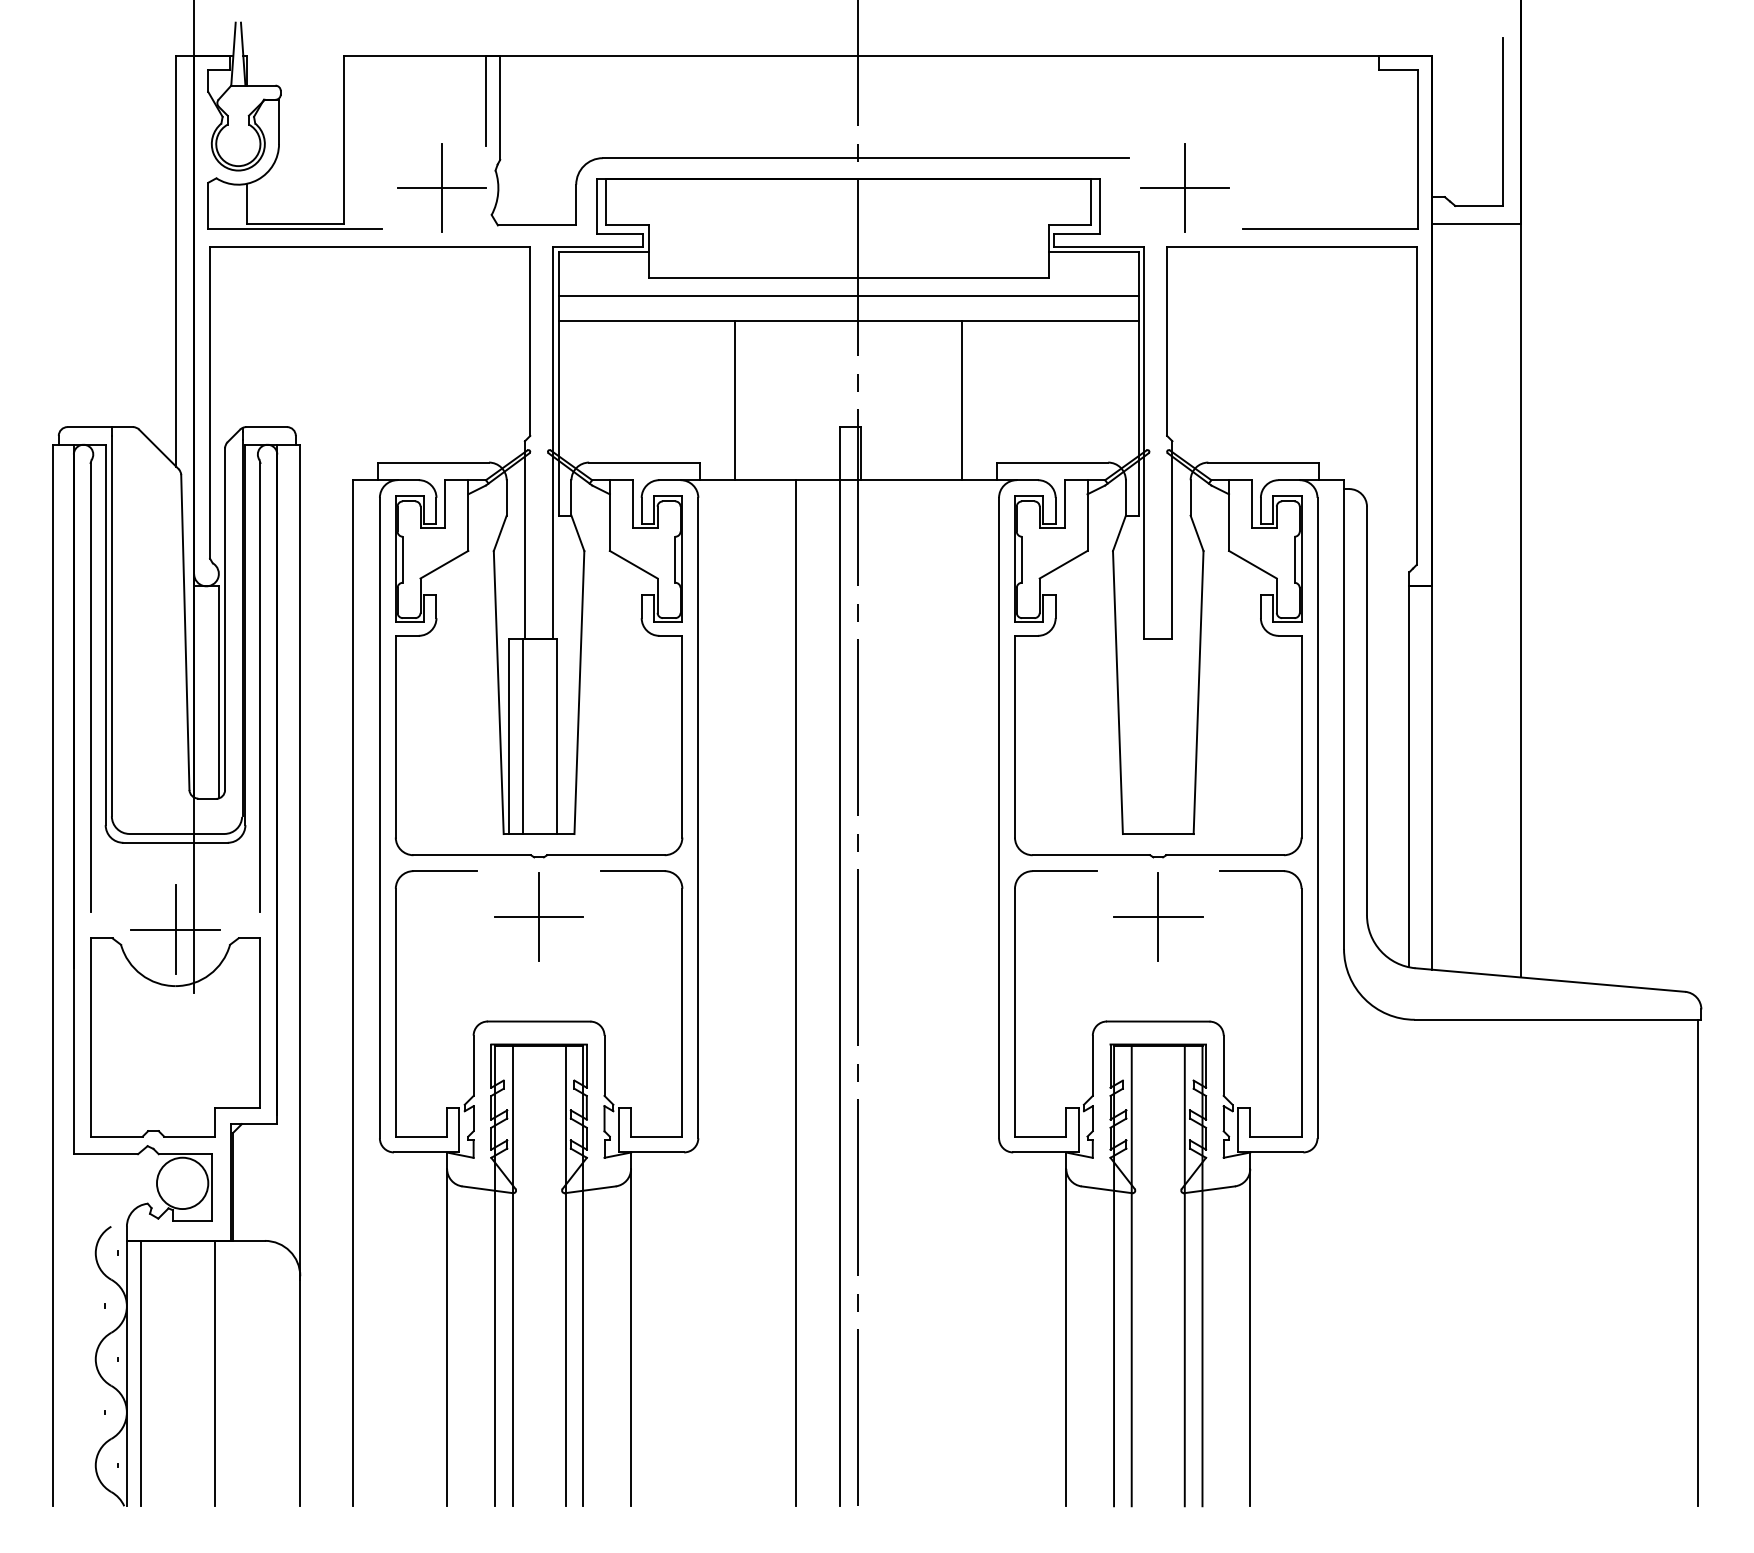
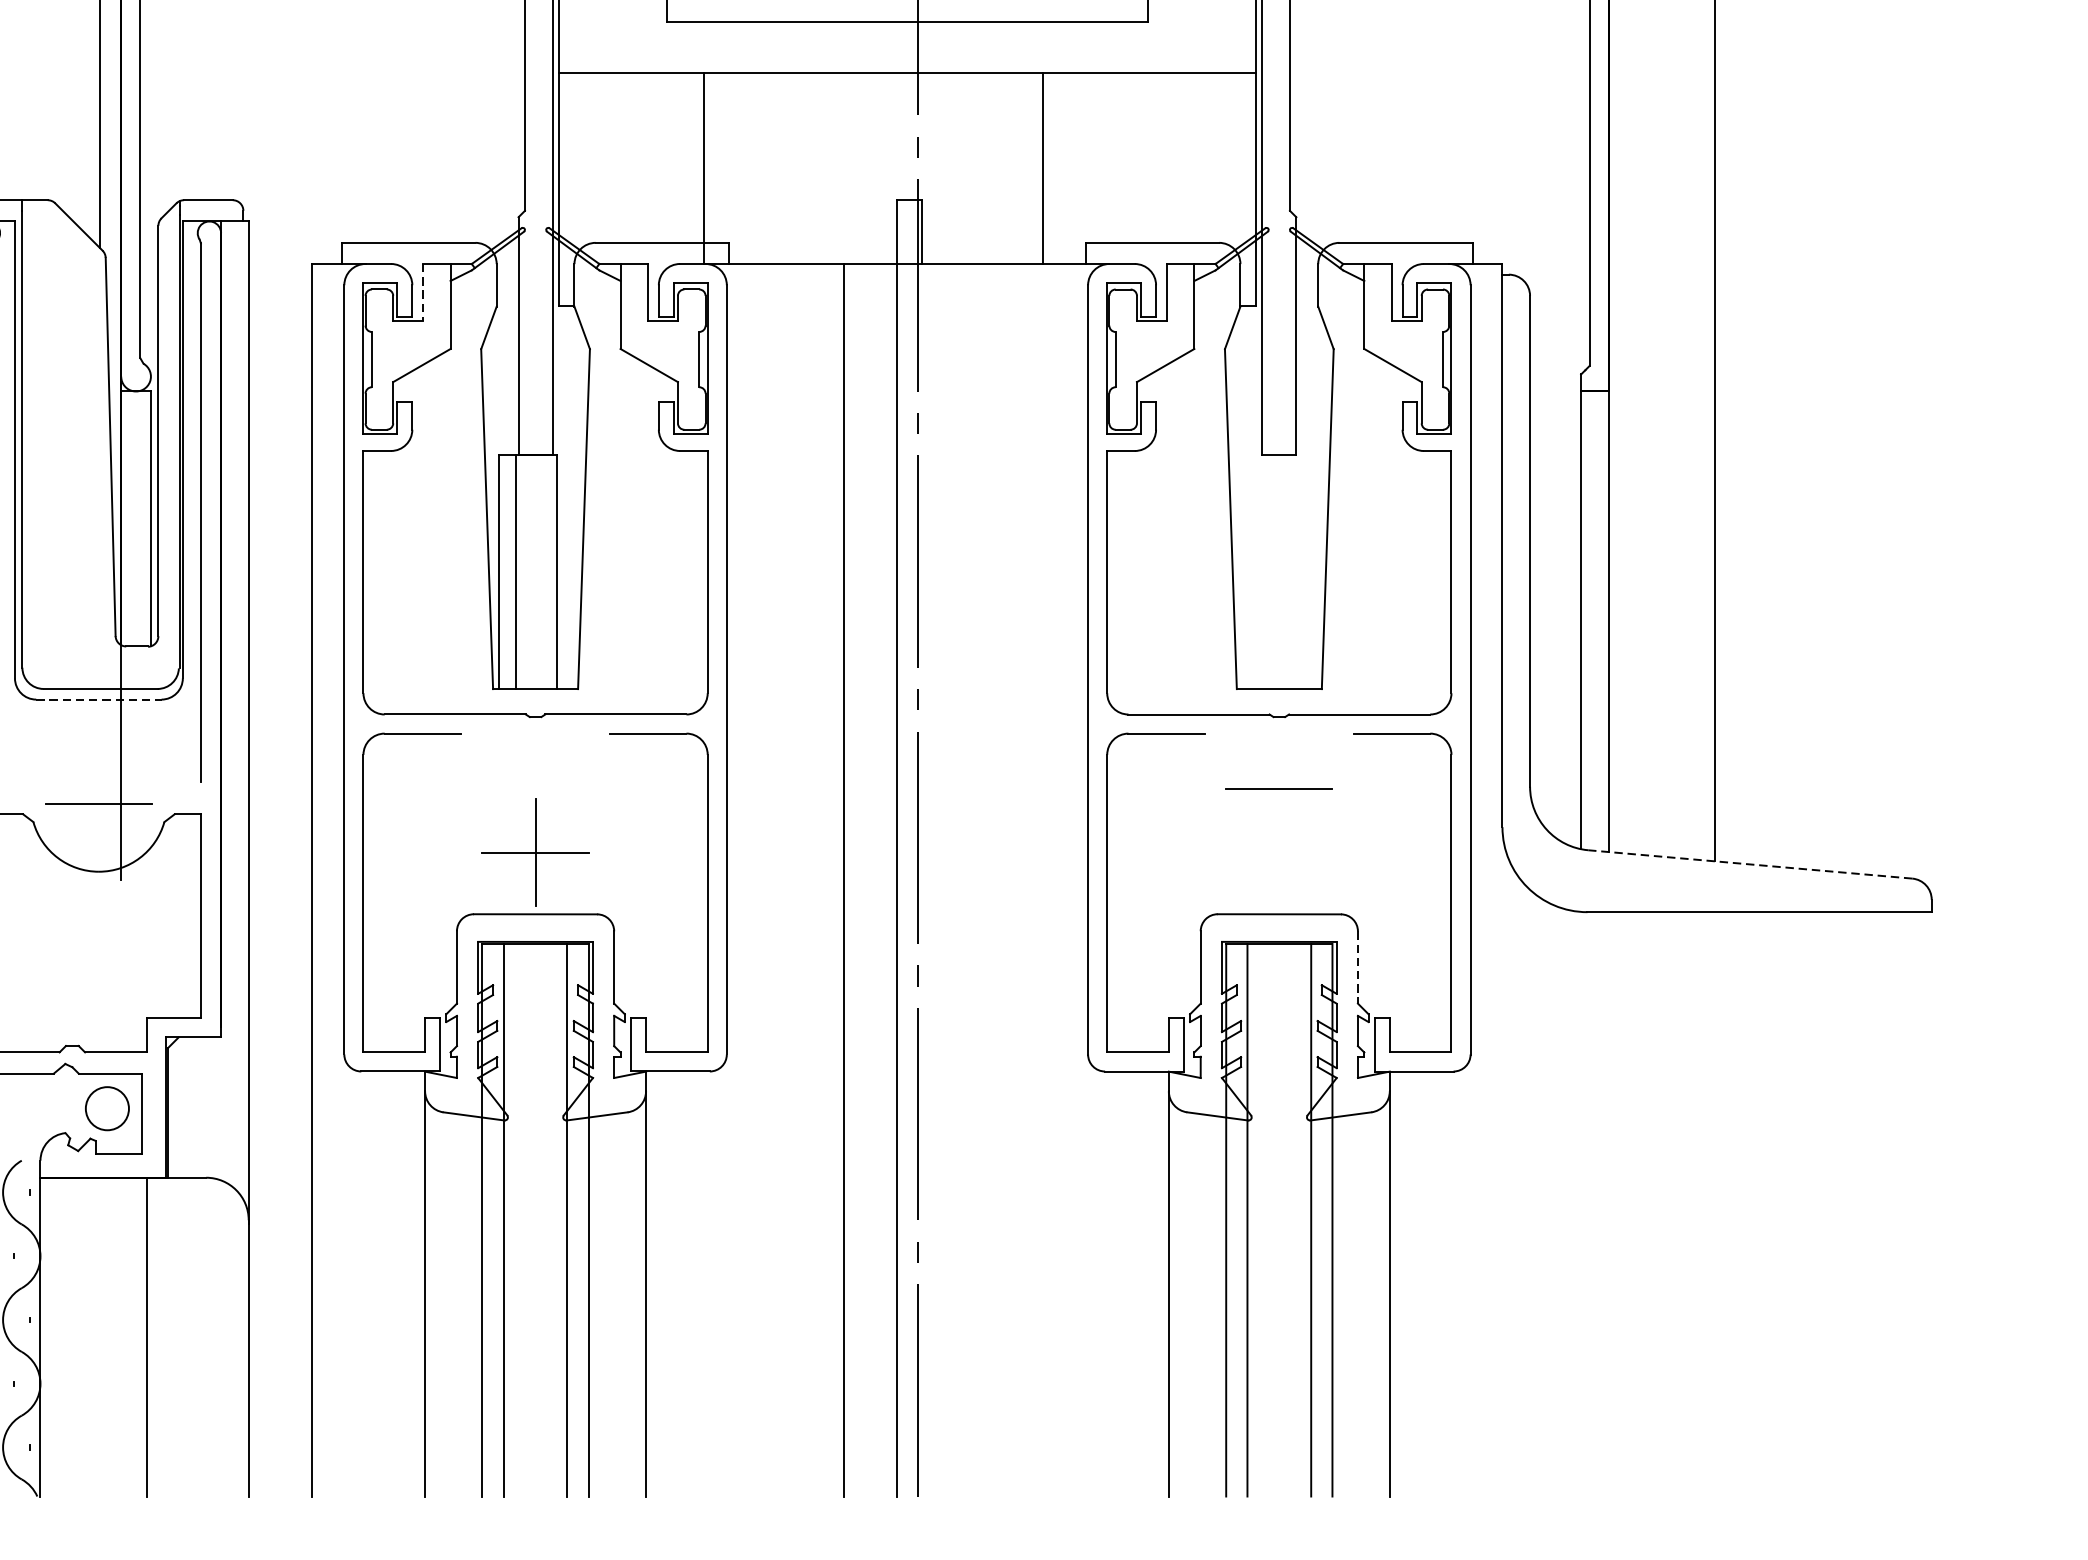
line: (848, 296) -> (907, 43), removed
line: (735, 400) -> (704, 168), moved
line: (445, 504) -> (423, 293), solid -> dashed
line: (176, 842) -> (100, 699), solid -> dashed
part: (538, 916) -> (534, 851), moved
line: (1158, 916) -> (1279, 788), removed
line: (175, 929) -> (98, 803), removed
line: (1549, 980) -> (1749, 864), solid -> dashed
line: (1223, 1066) -> (1357, 968), solid -> dashed
circle: (182, 1183) -> (107, 1108), size x0.7
line: (1697, 1262) -> (1927, 1203), removed
line: (141, 1373) -> (57, 1337), removed

